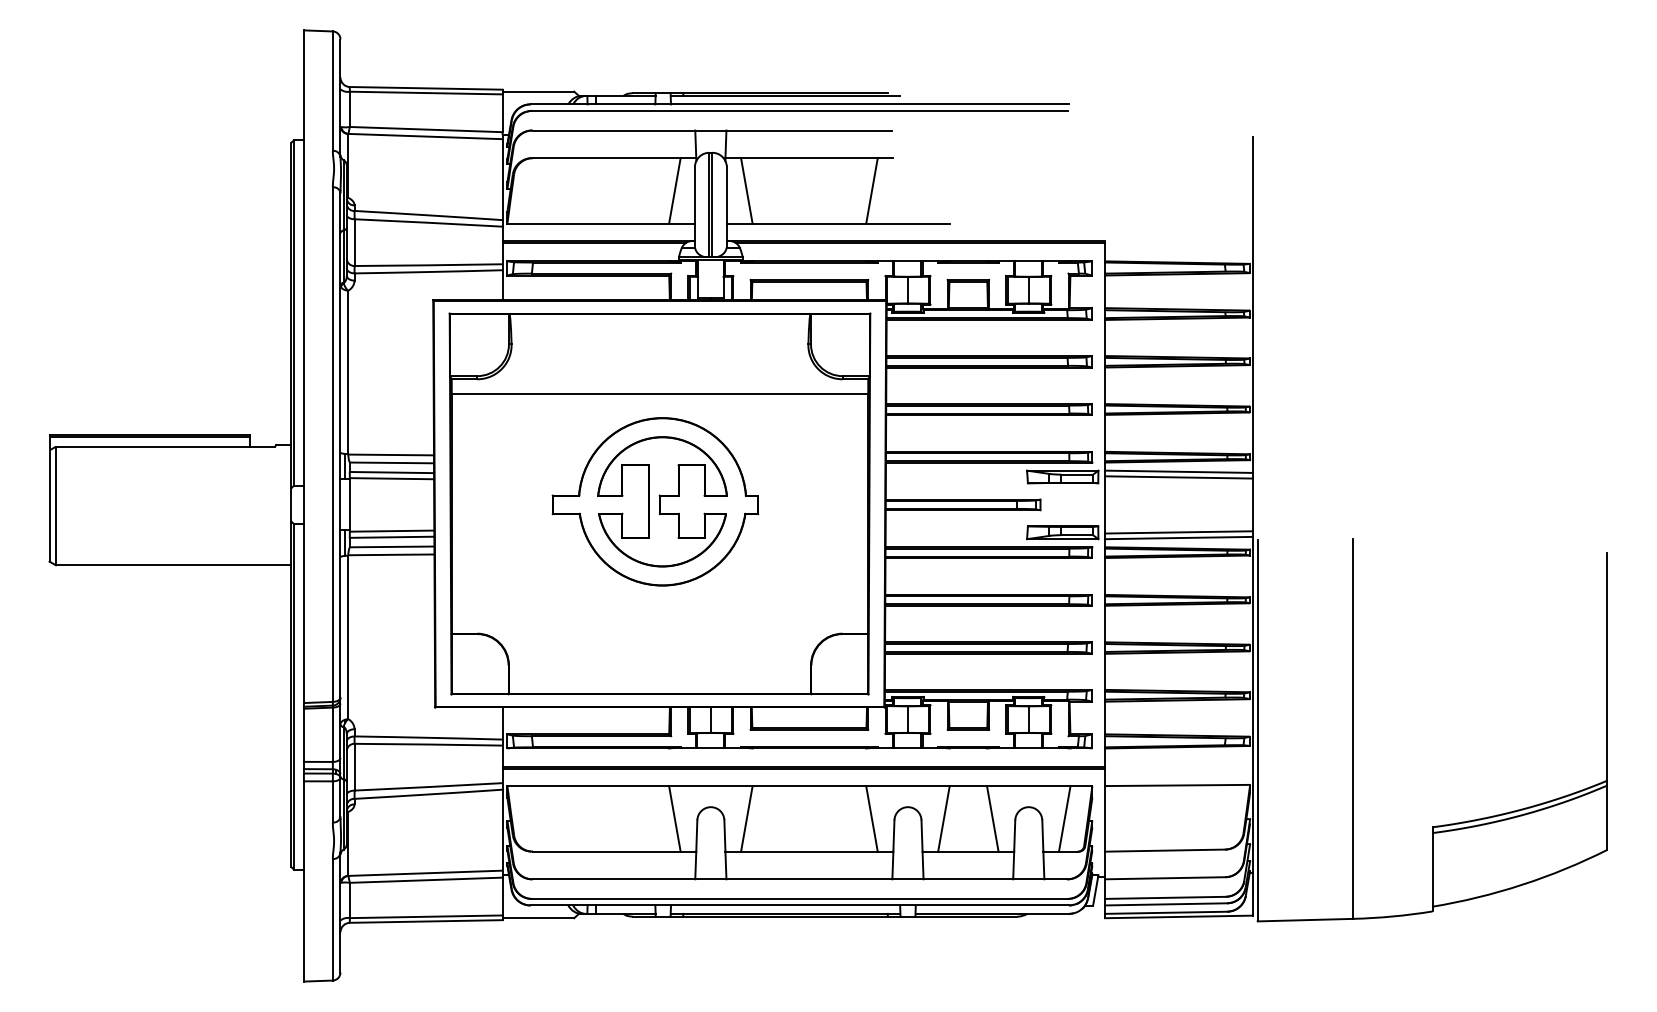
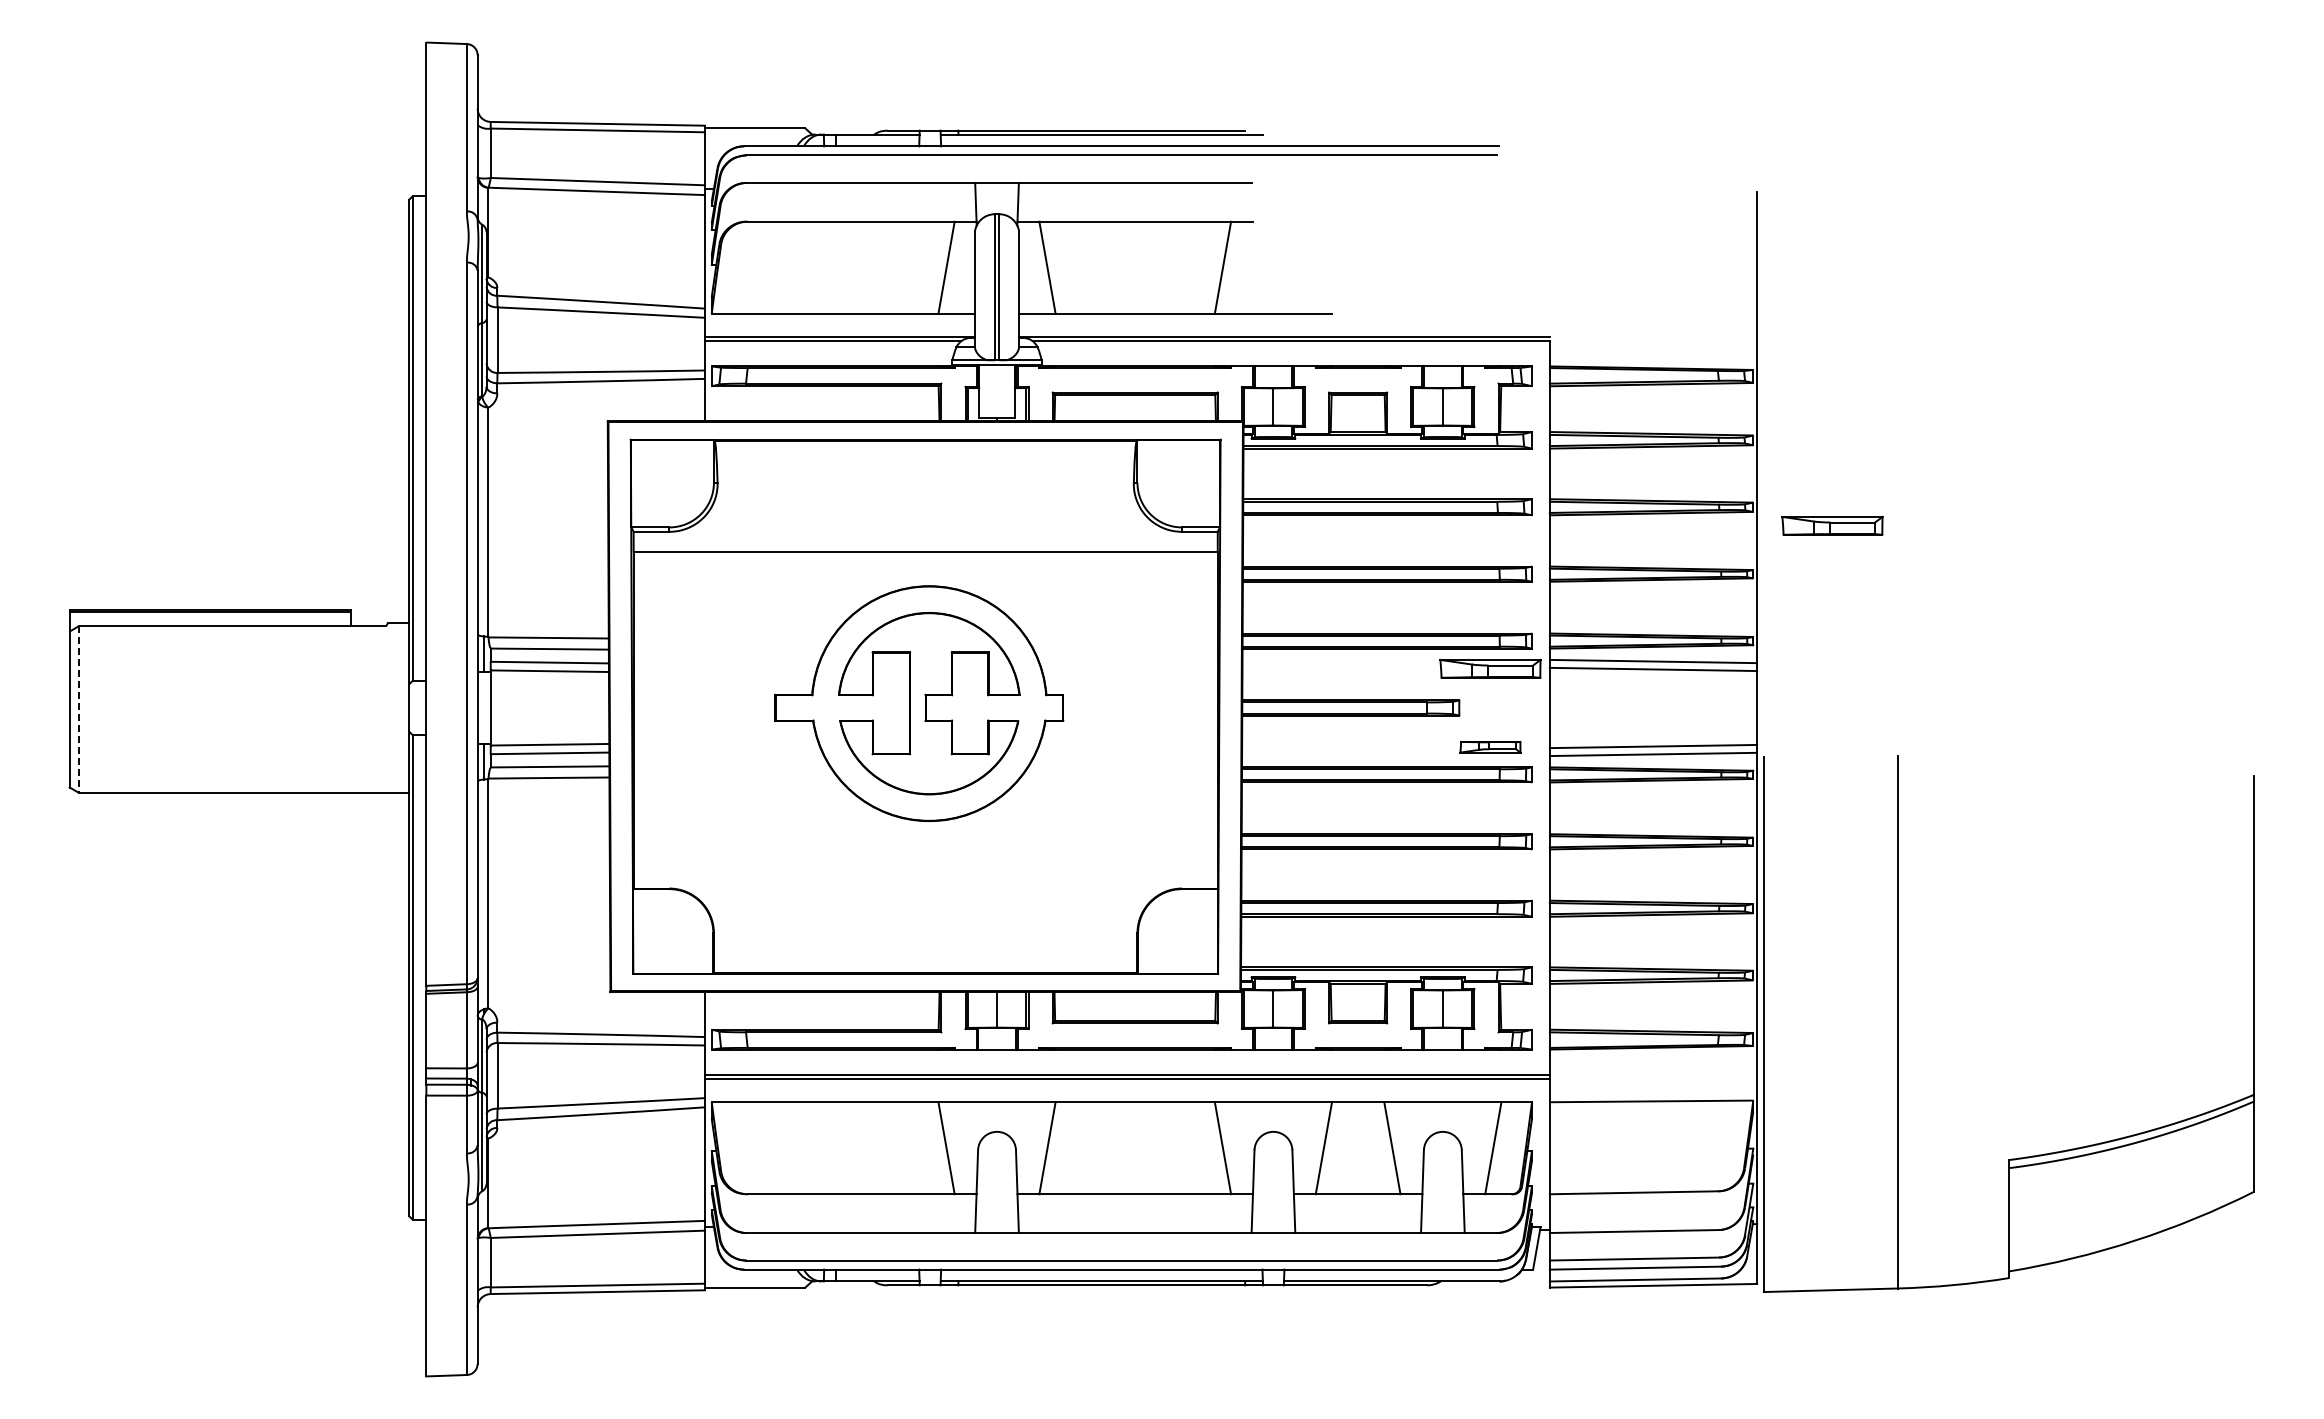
part: (1306, 374) -> (1832, 525), added
line: (55, 506) -> (78, 709), solid -> dashed
part: (1062, 533) -> (1490, 747), size x0.6

